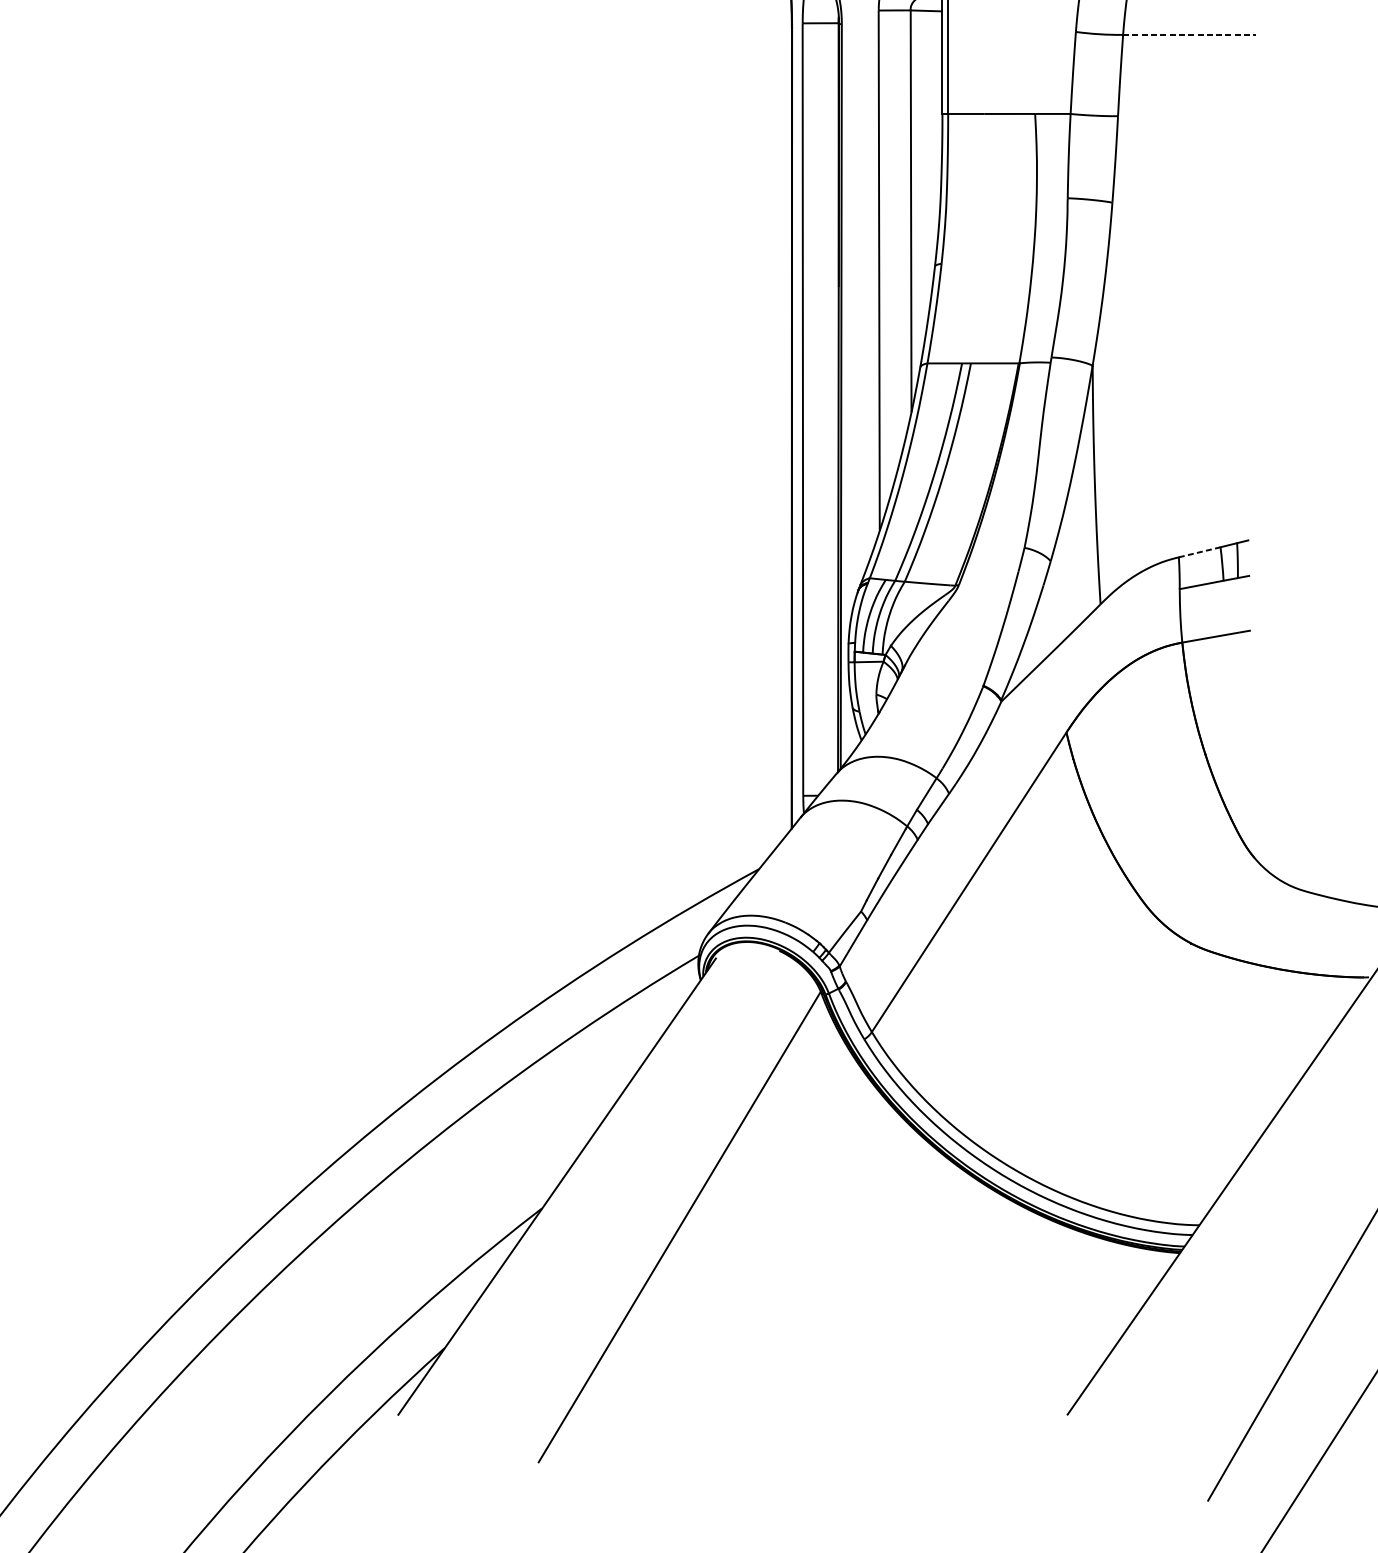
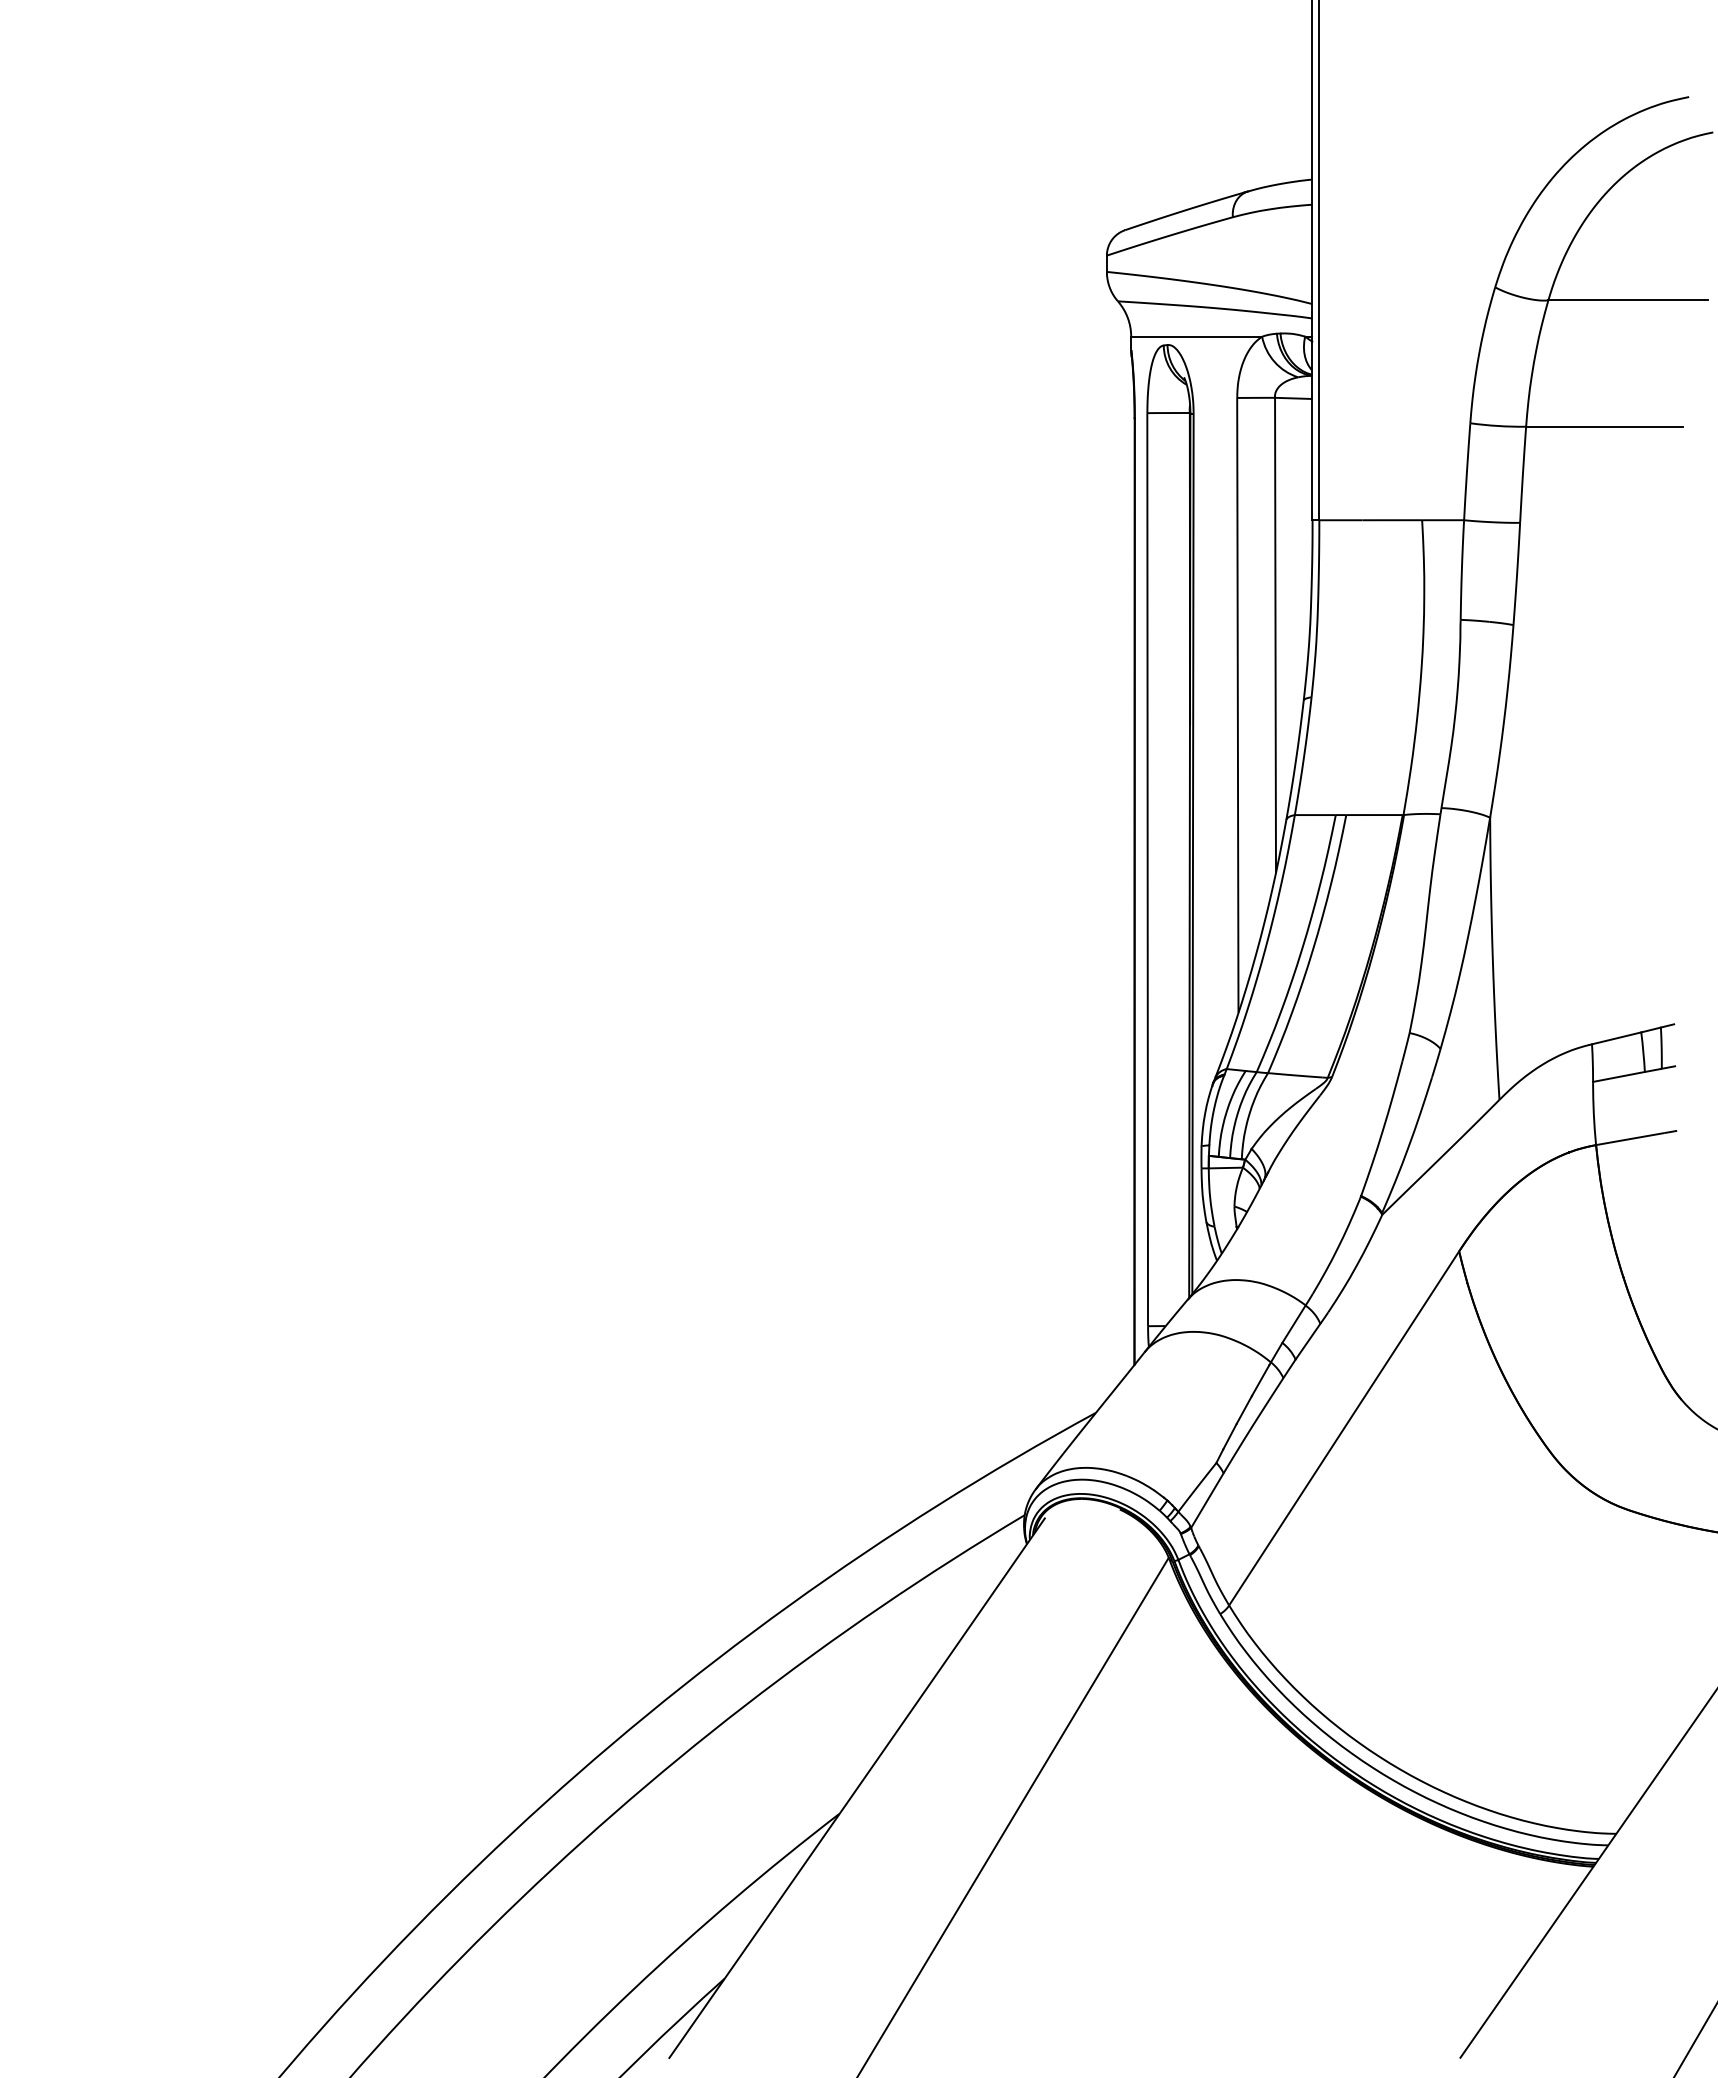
line: (1190, 34) -> (1605, 426), dashed -> solid
line: (1200, 552) -> (1617, 1038), dashed -> solid

